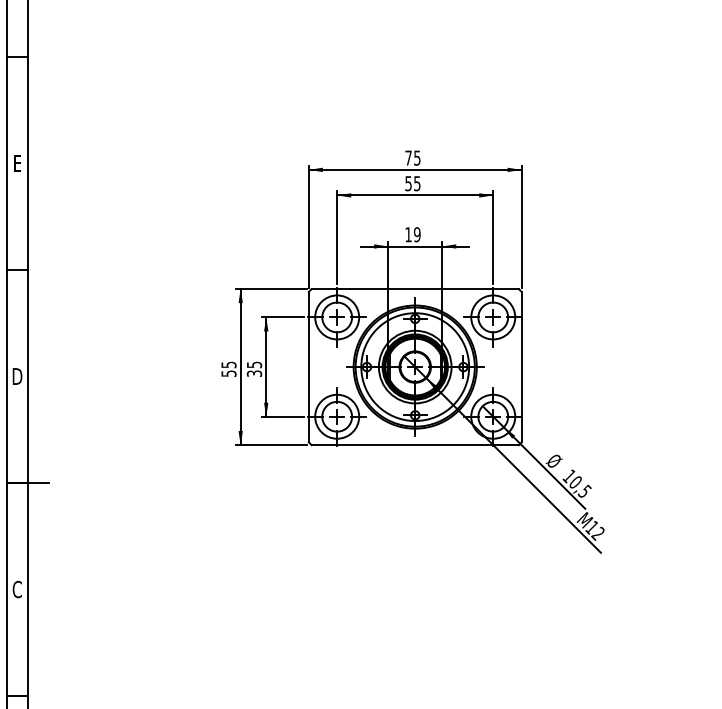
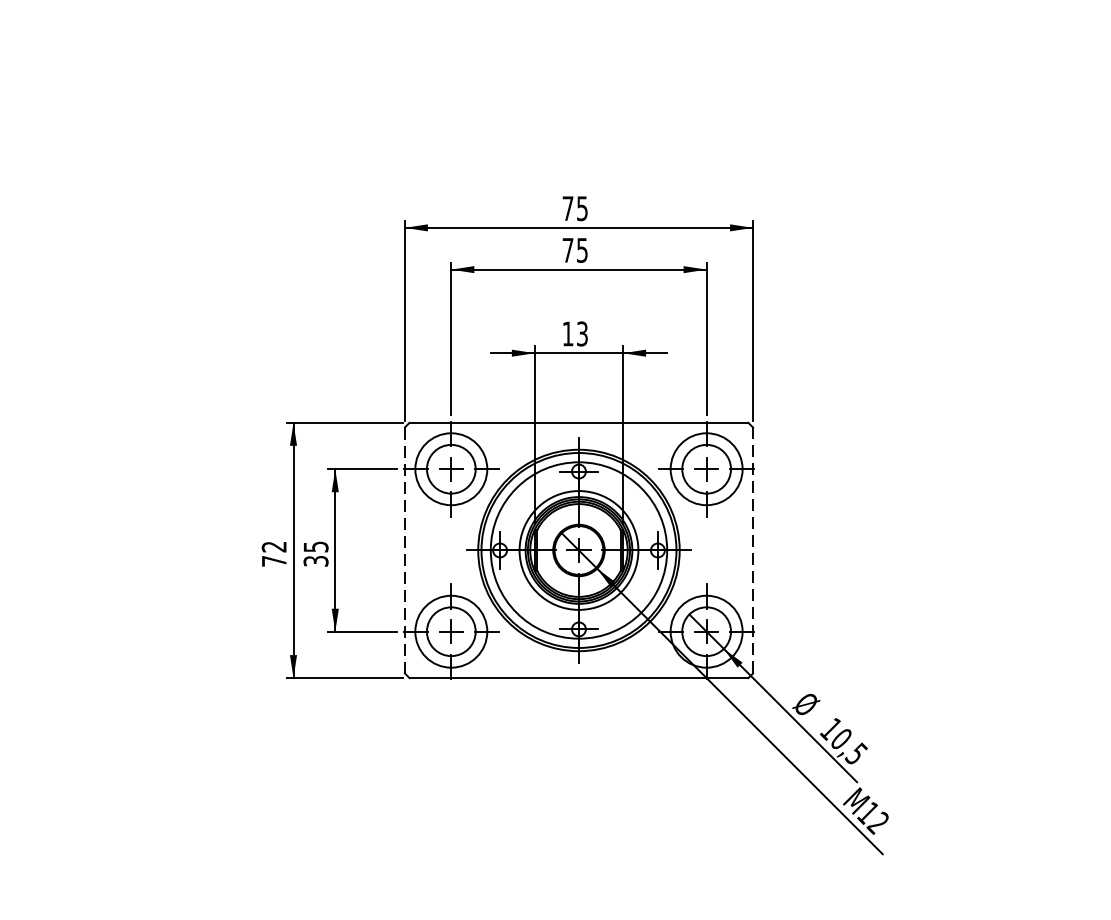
text: (408, 183) -> (567, 250), 55 -> 75
text: (416, 234) -> (581, 333), 19 -> 13
line: (308, 366) -> (404, 549), solid -> dashed
line: (521, 367) -> (752, 551), solid -> dashed
text: (228, 368) -> (273, 552), 55 -> 72

